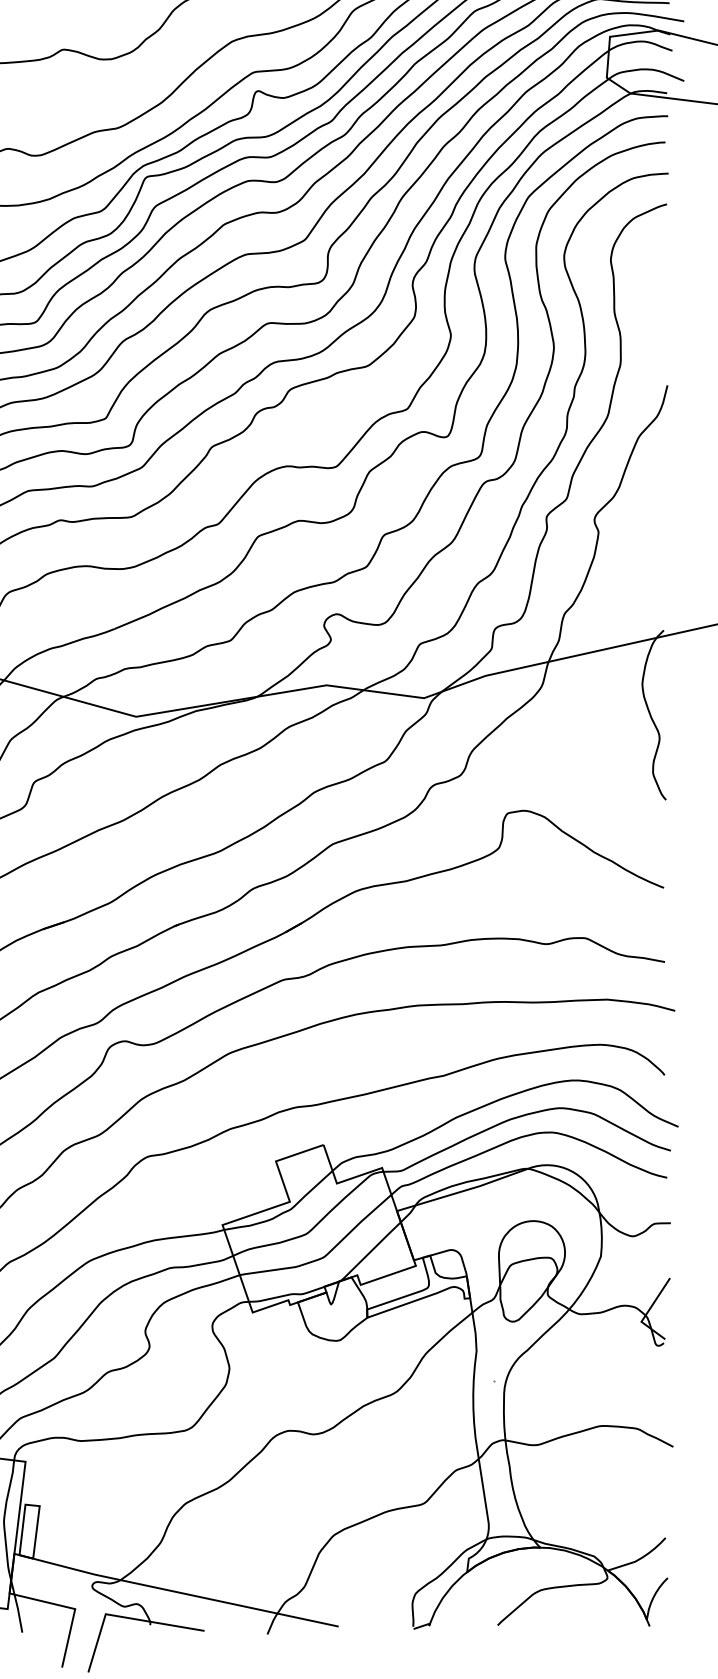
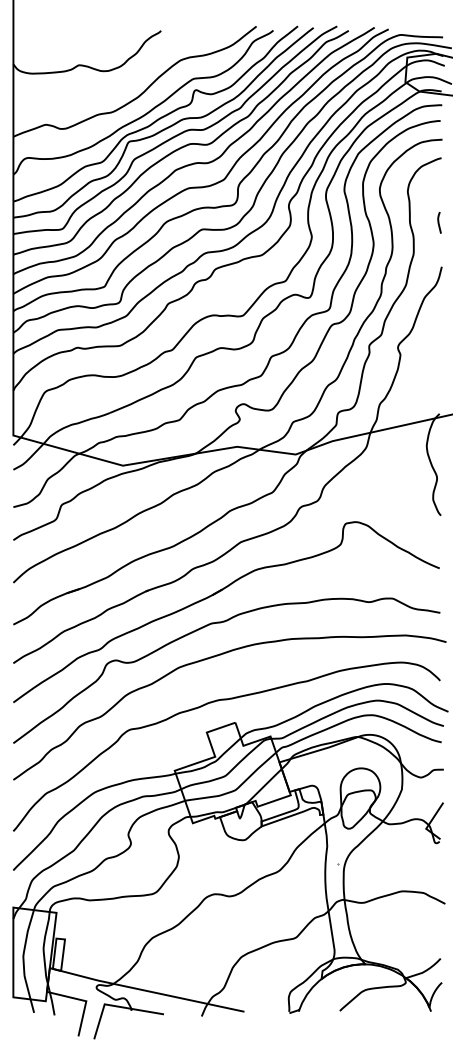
curve: (663, 311) -> (439, 222), added

